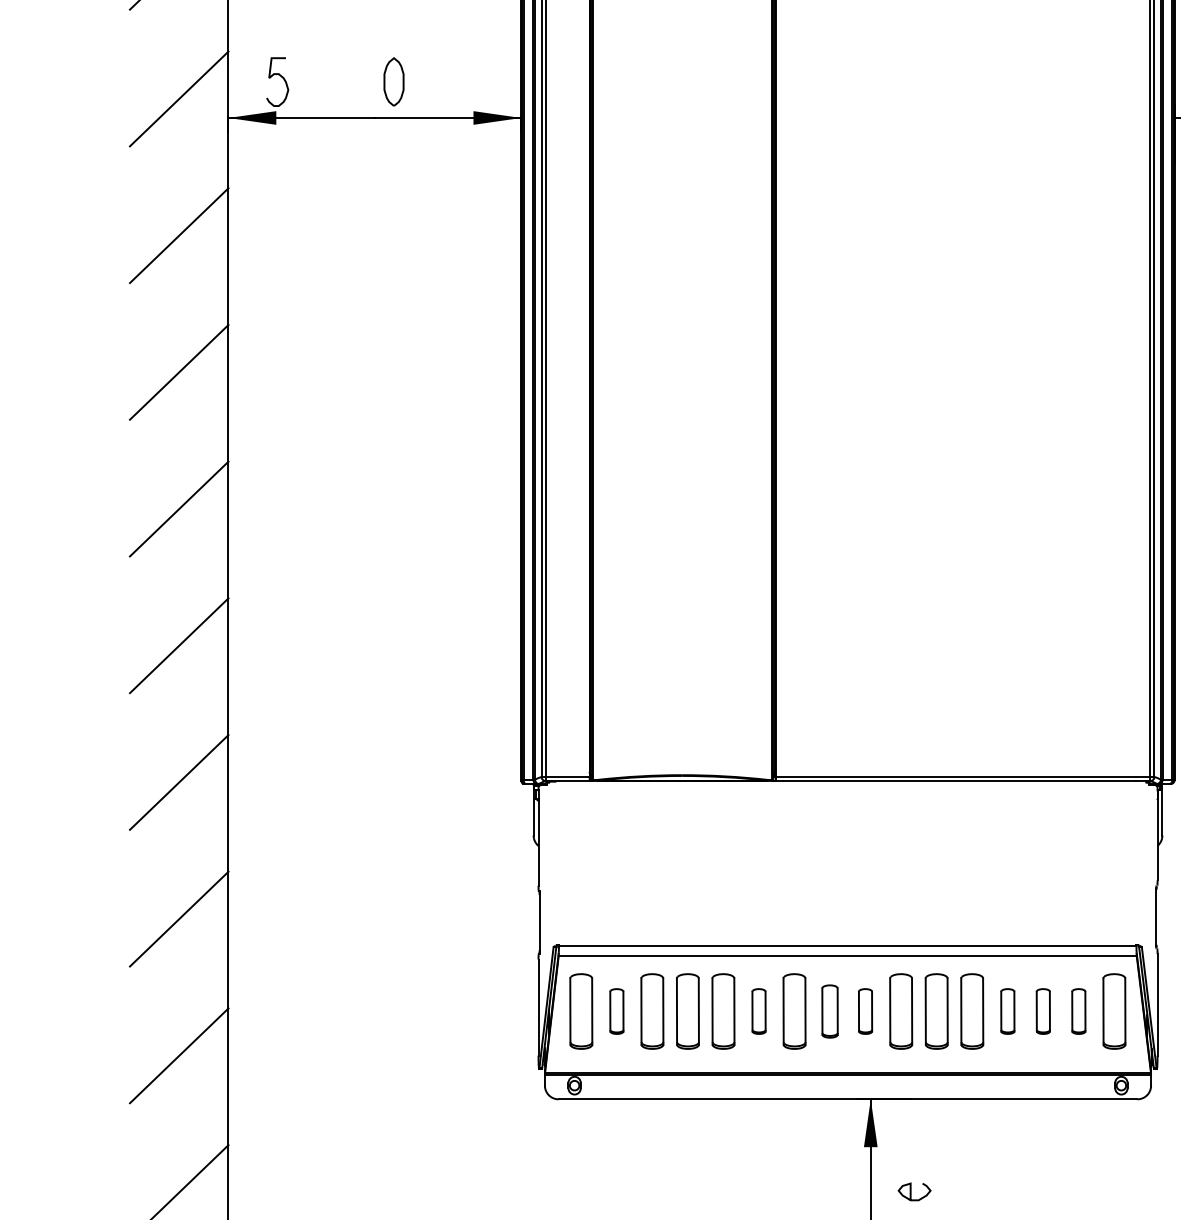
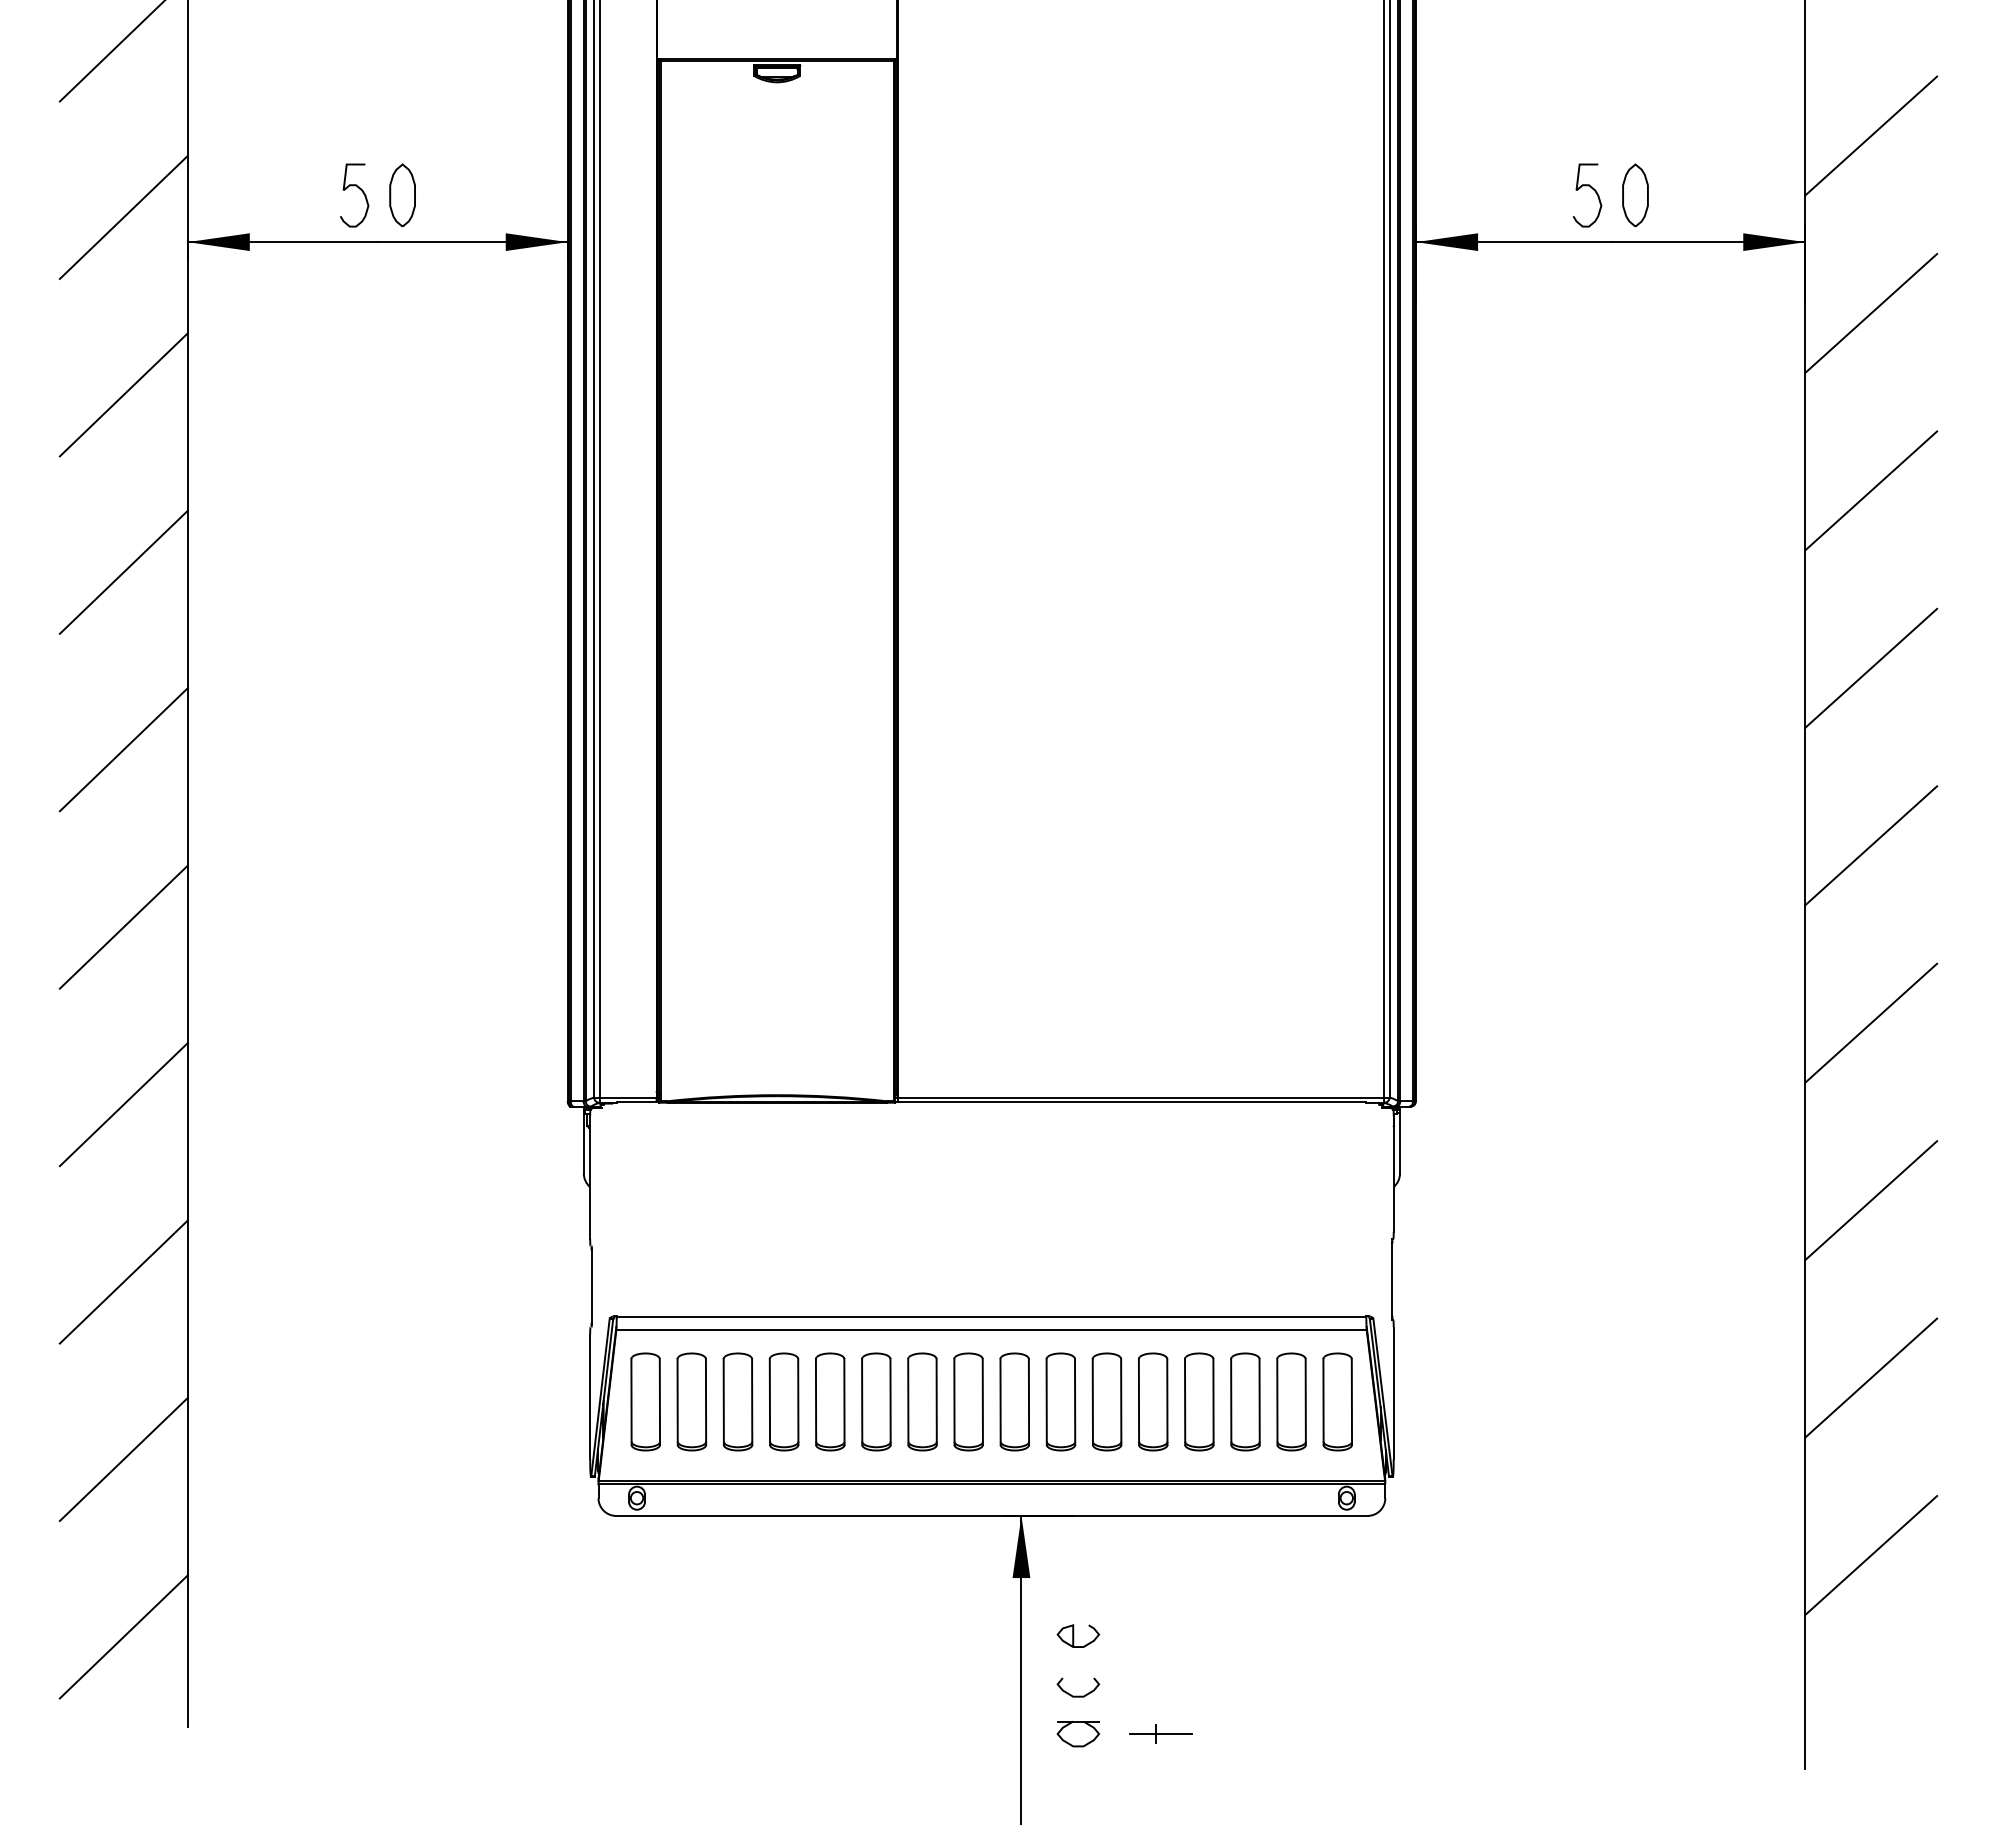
curve: (281, 77) -> (359, 189), moved
part: (616, 1011) -> (691, 1401), size x1.67
part: (759, 1011) -> (876, 1401), size x1.67
part: (829, 1011) -> (968, 1401), size x1.43
part: (865, 1011) -> (1014, 1401), size x1.67
part: (1007, 1011) -> (1199, 1401), size x1.67
part: (1043, 1011) -> (1245, 1401), size x1.67
part: (1078, 1011) -> (1291, 1401), size x1.67

